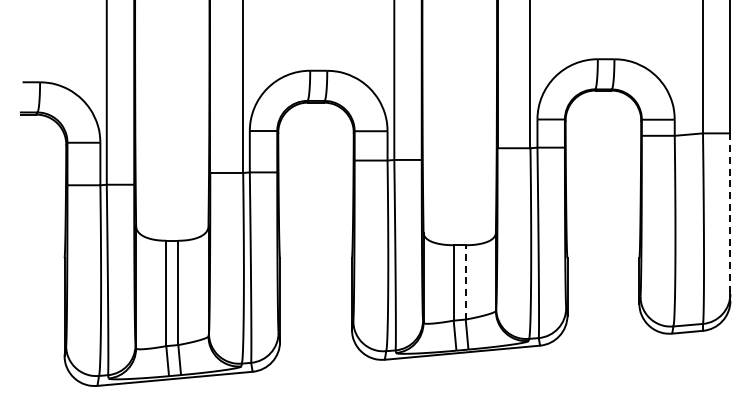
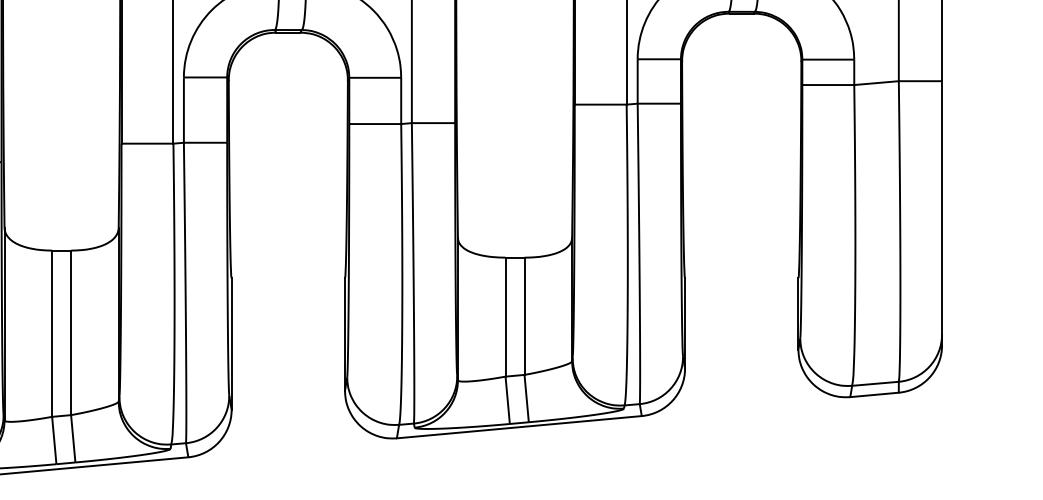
line: (730, 214) -> (942, 209), dashed -> solid
line: (465, 281) -> (524, 314), dashed -> solid

